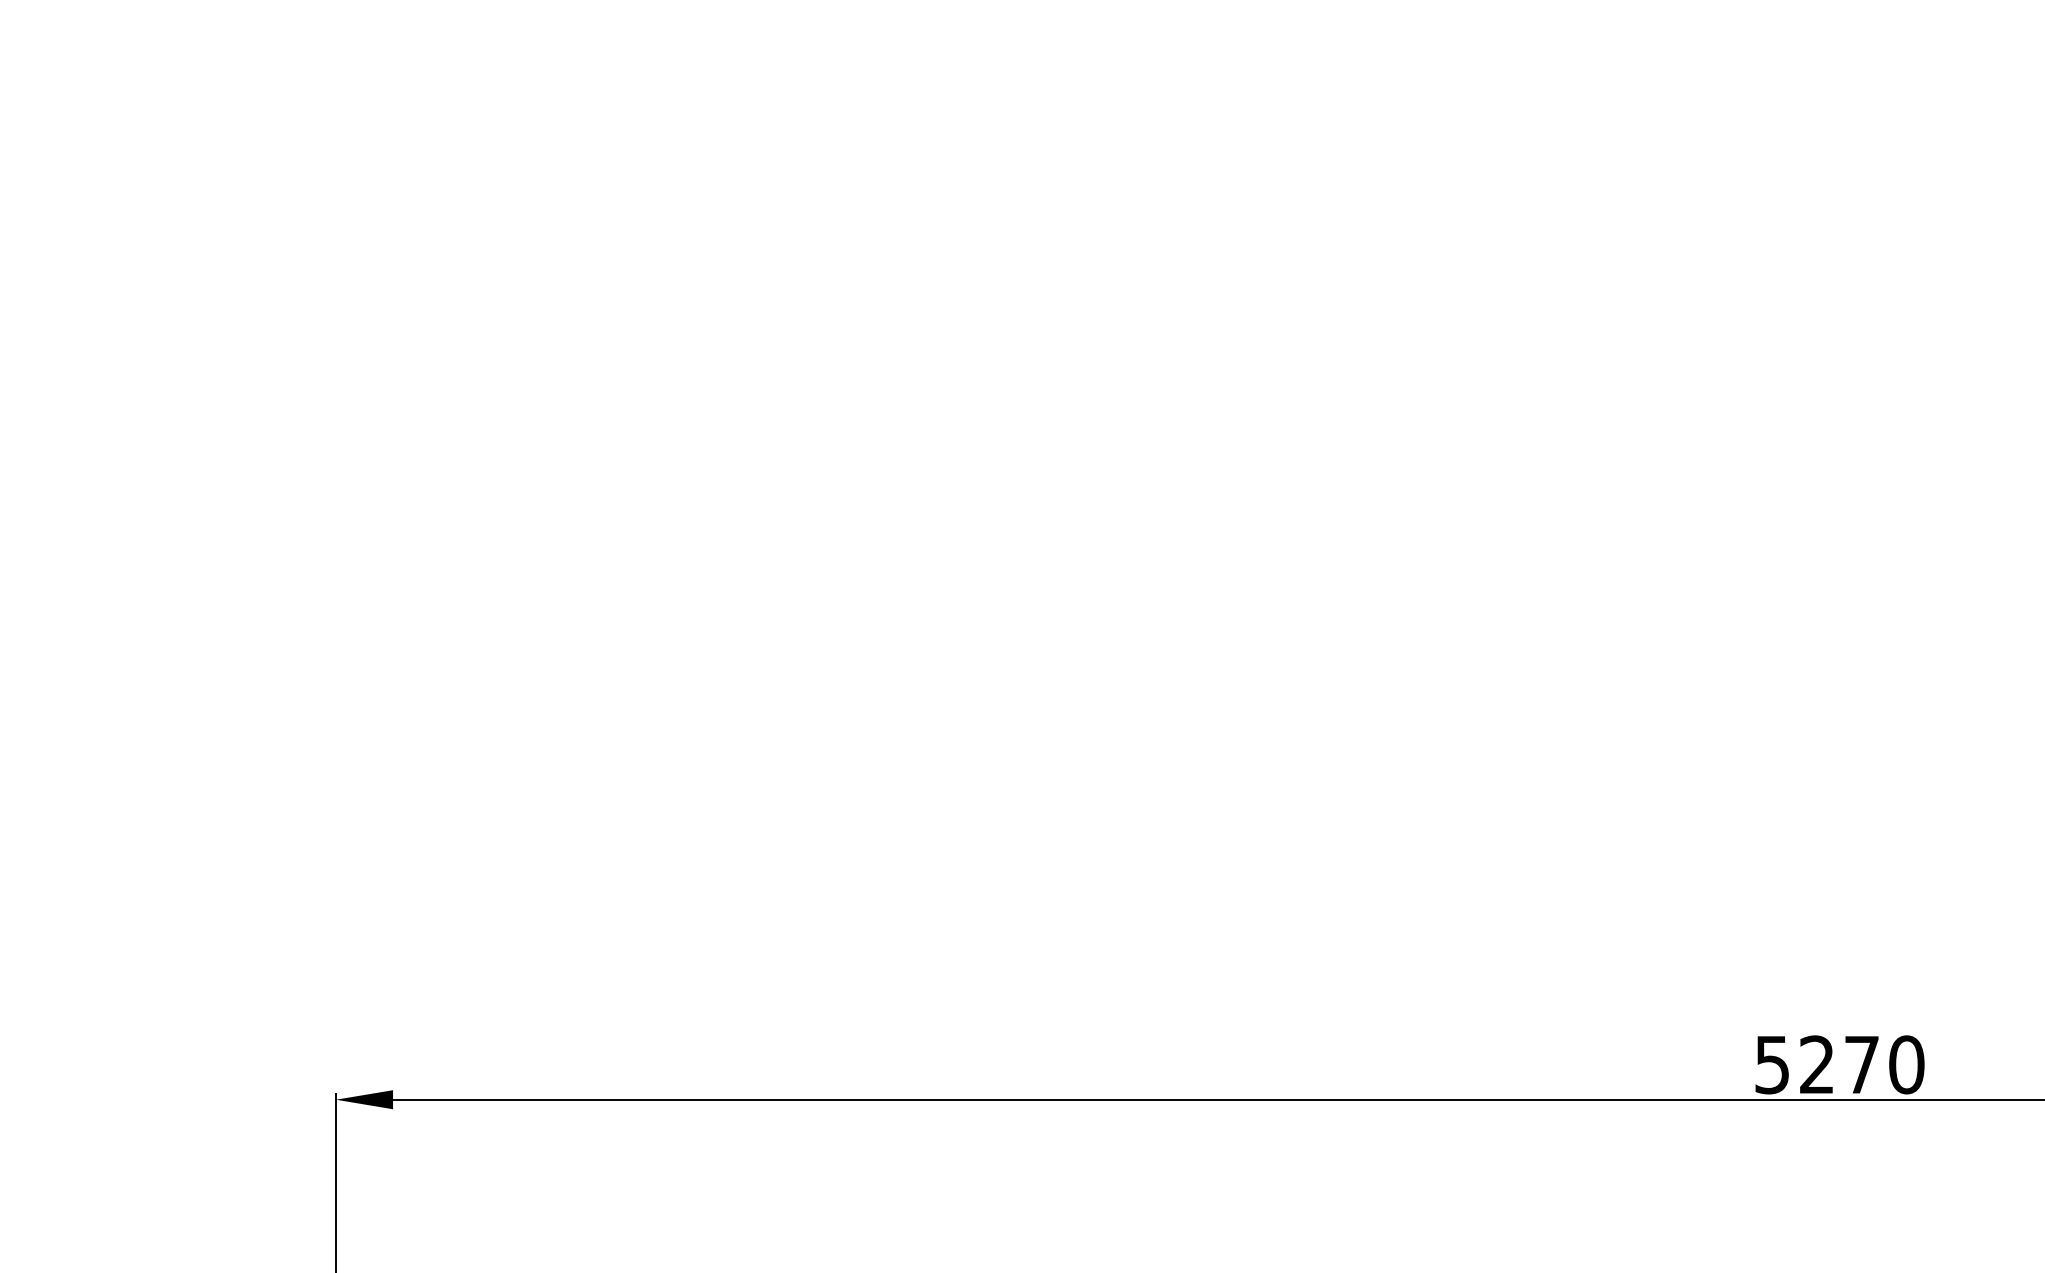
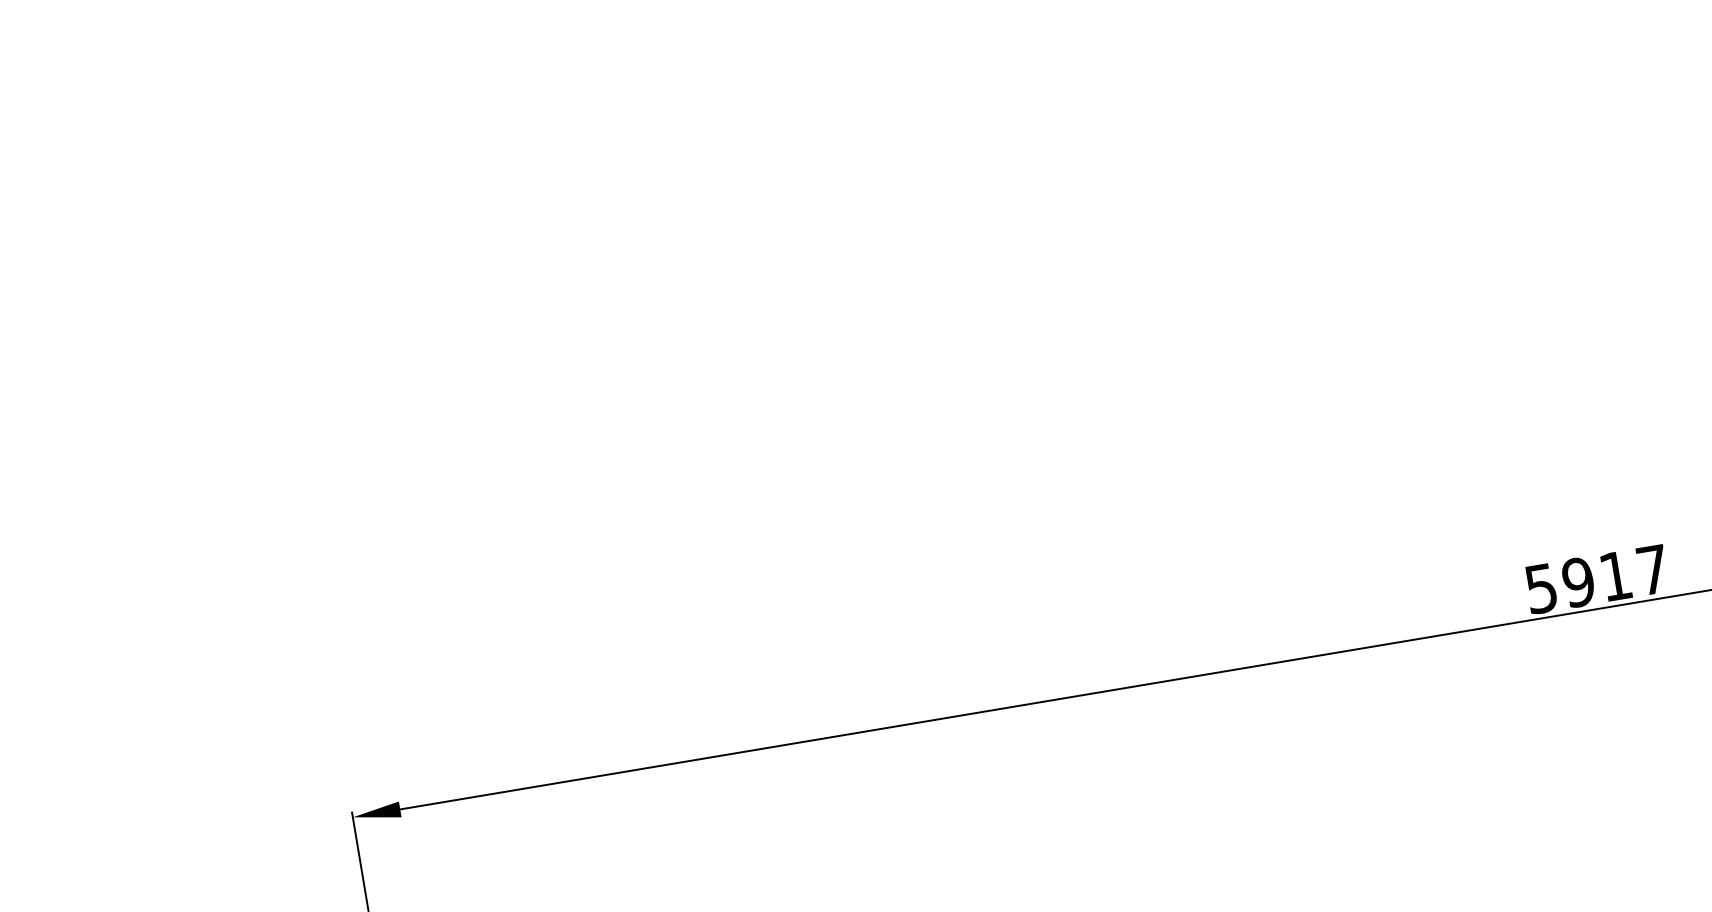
text: (1861, 1064) -> (1615, 575), 5270 -> 5917

